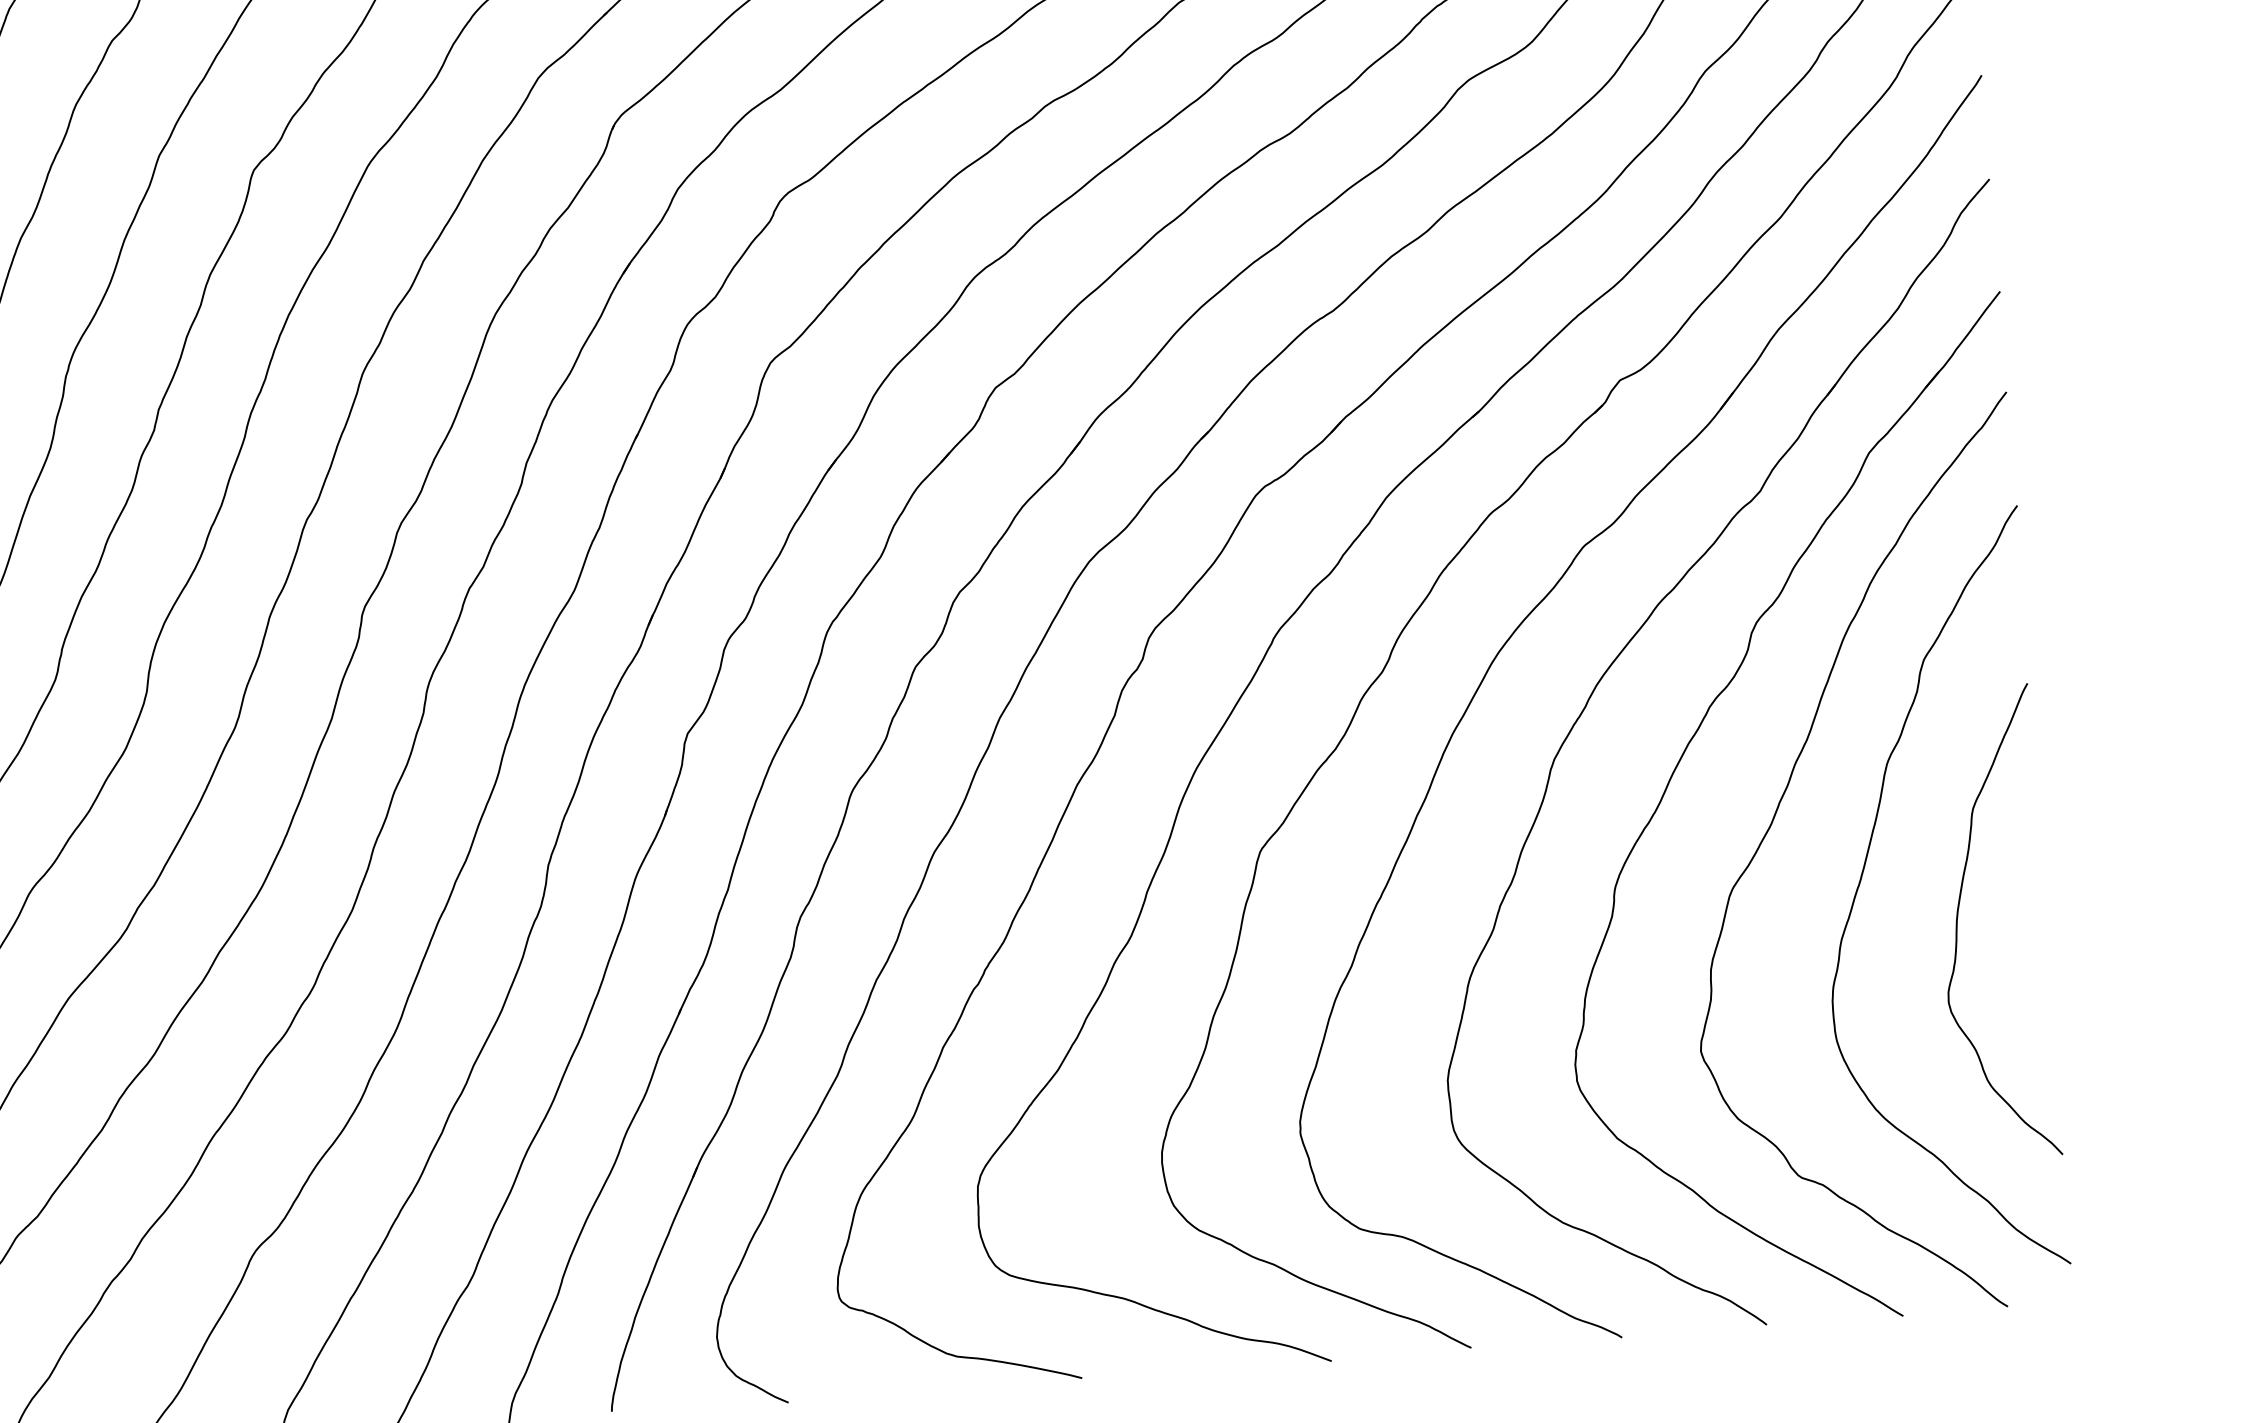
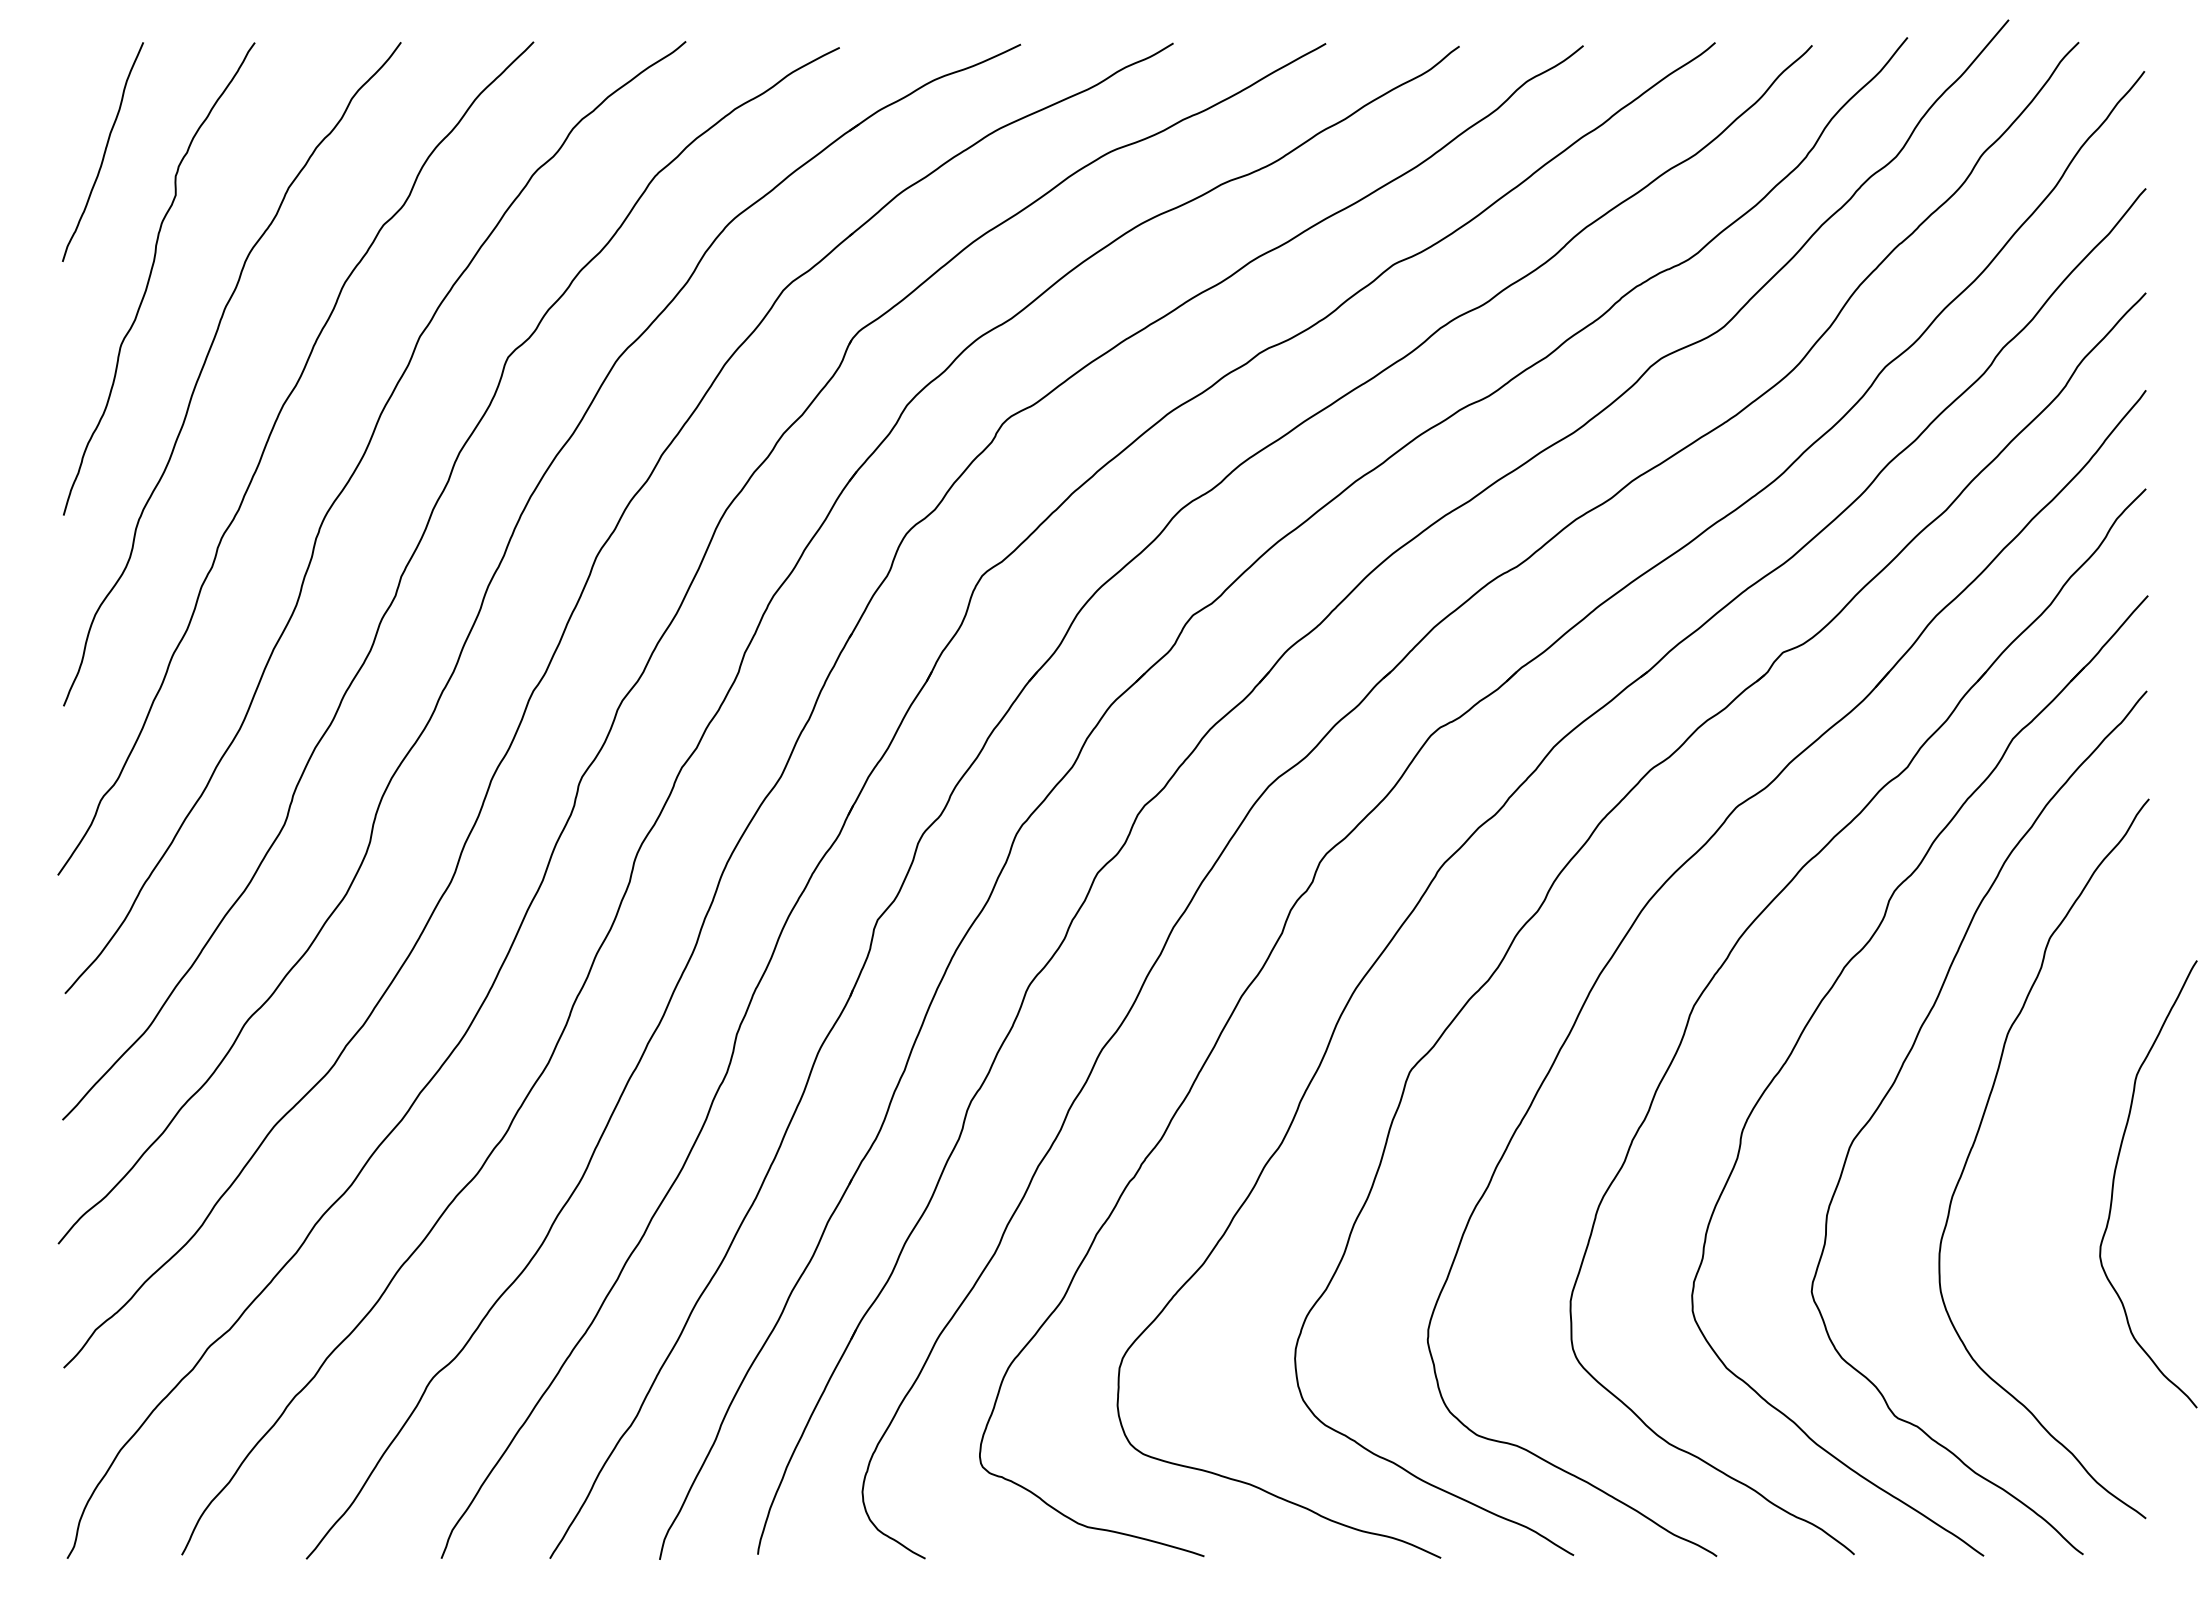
curve: (1958, 924) -> (2114, 1183), moved

